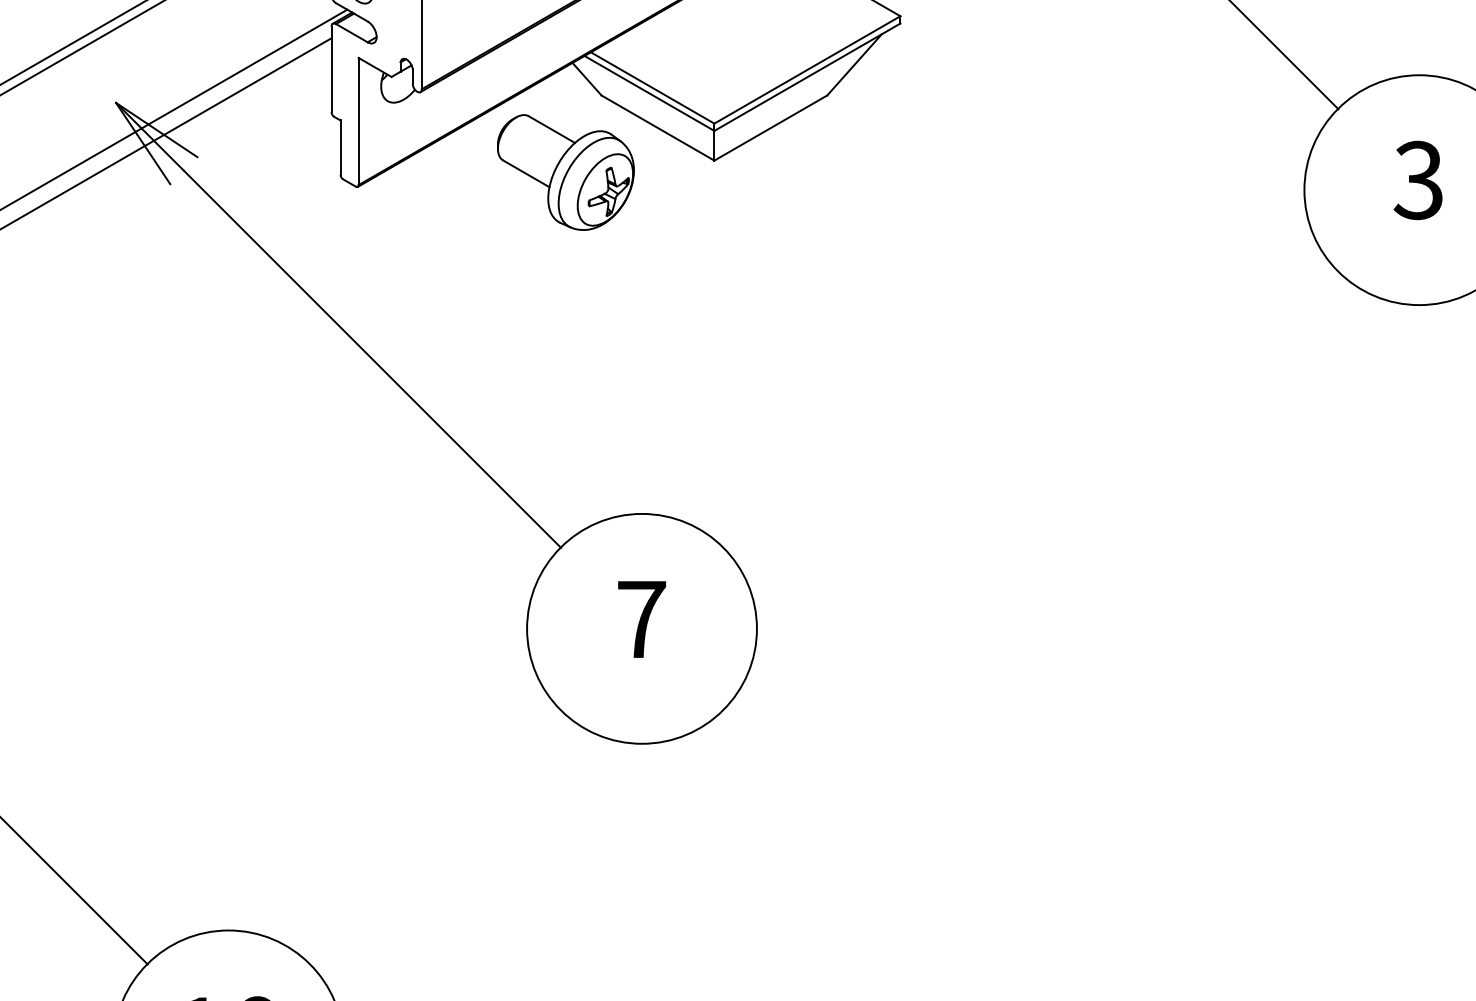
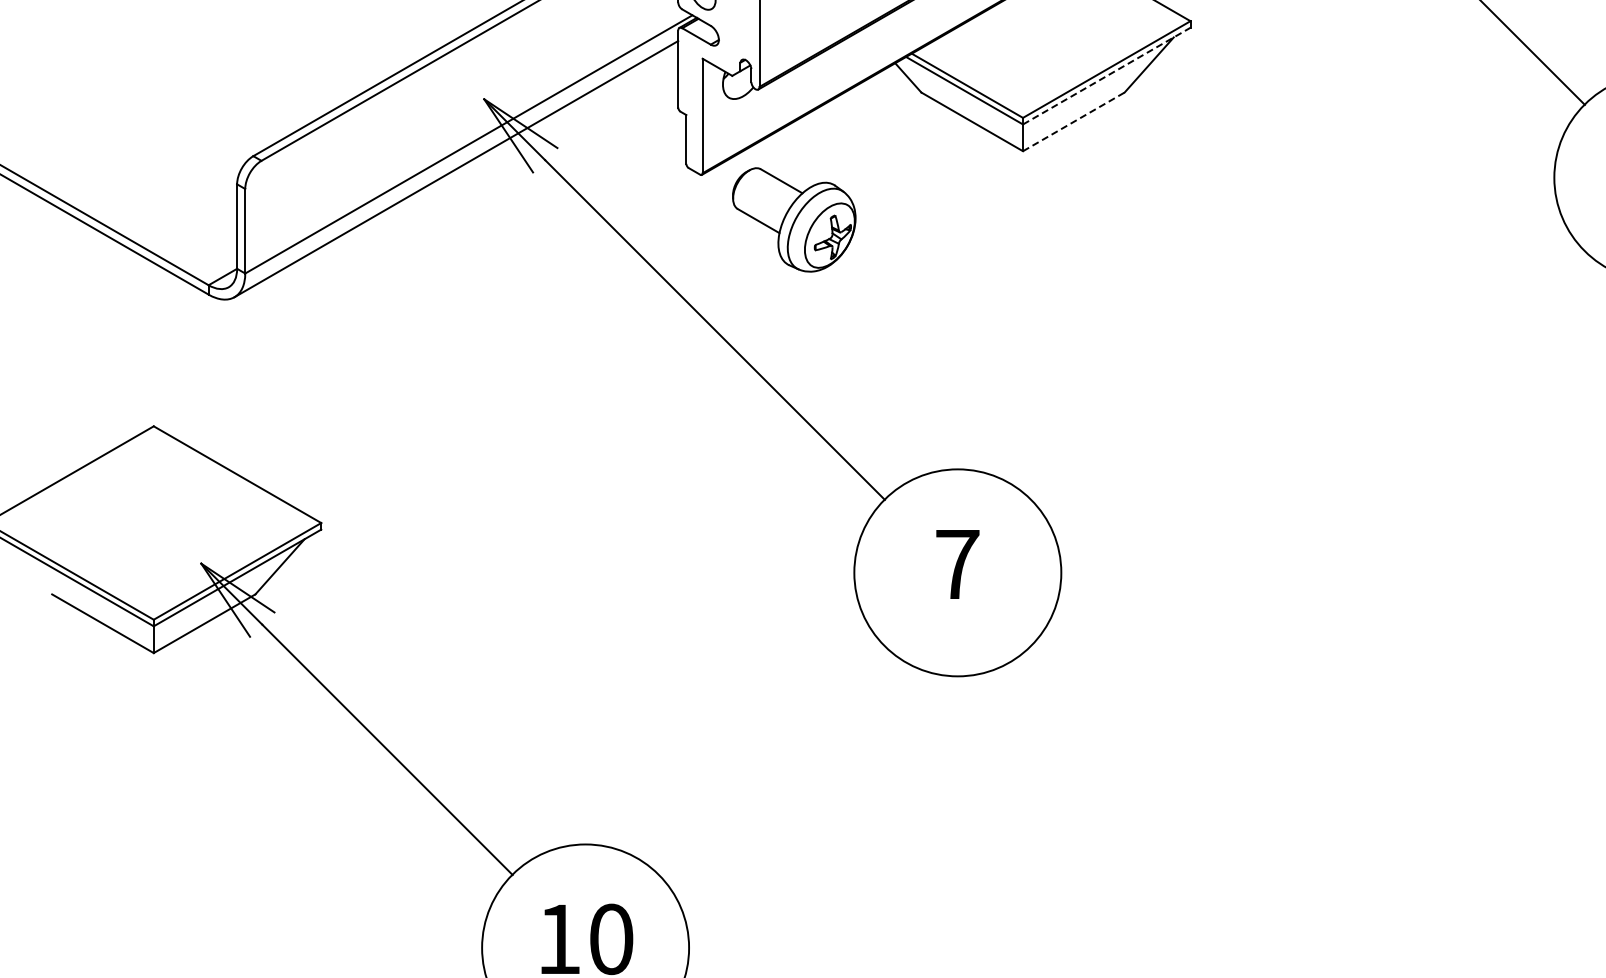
line: (807, 77) -> (1106, 76), solid -> dashed
line: (770, 127) -> (1073, 121), solid -> dashed
part: (566, 172) -> (794, 219), moved

